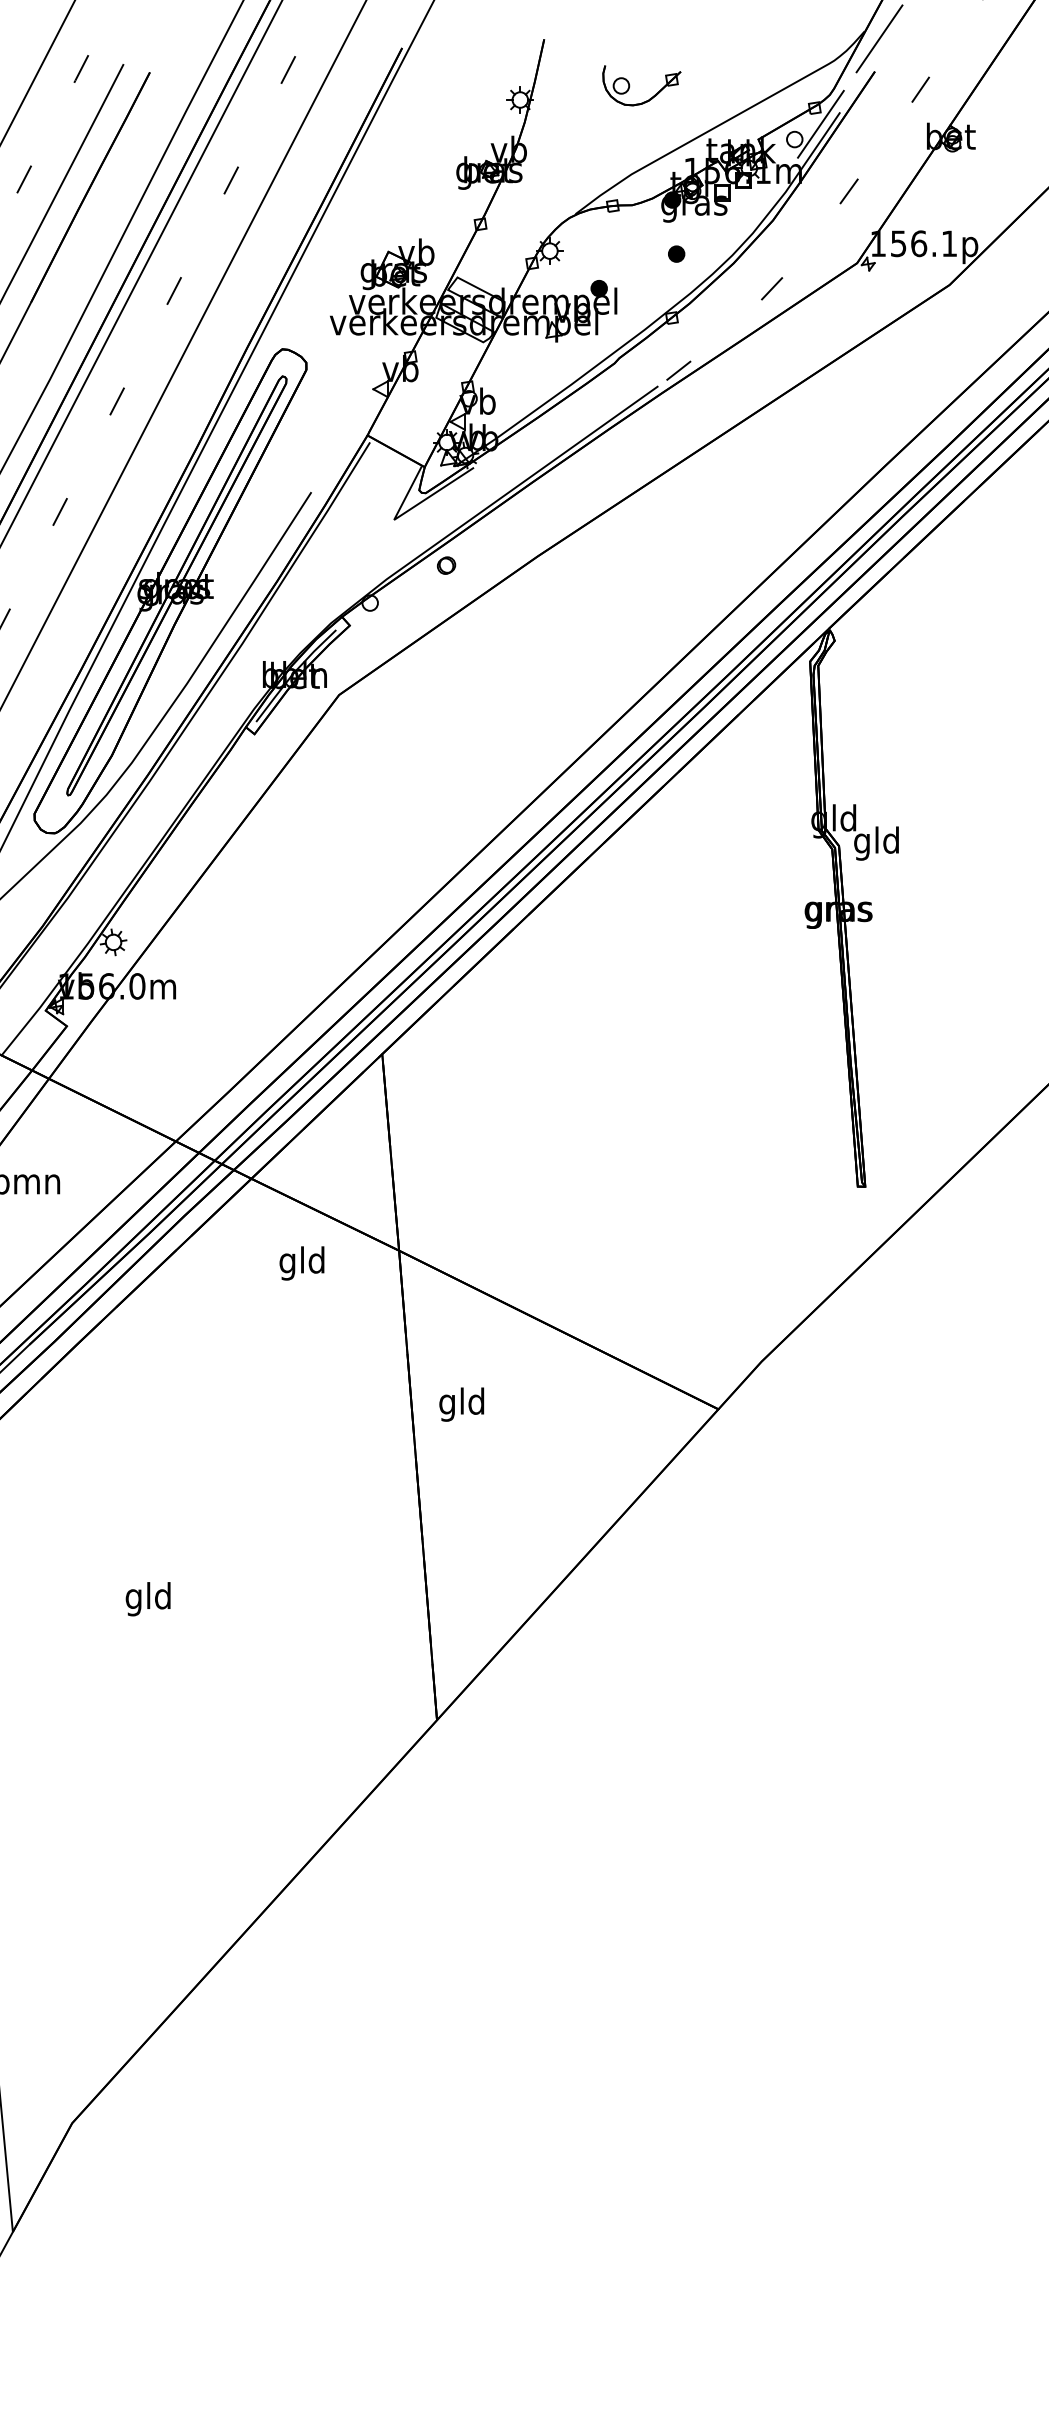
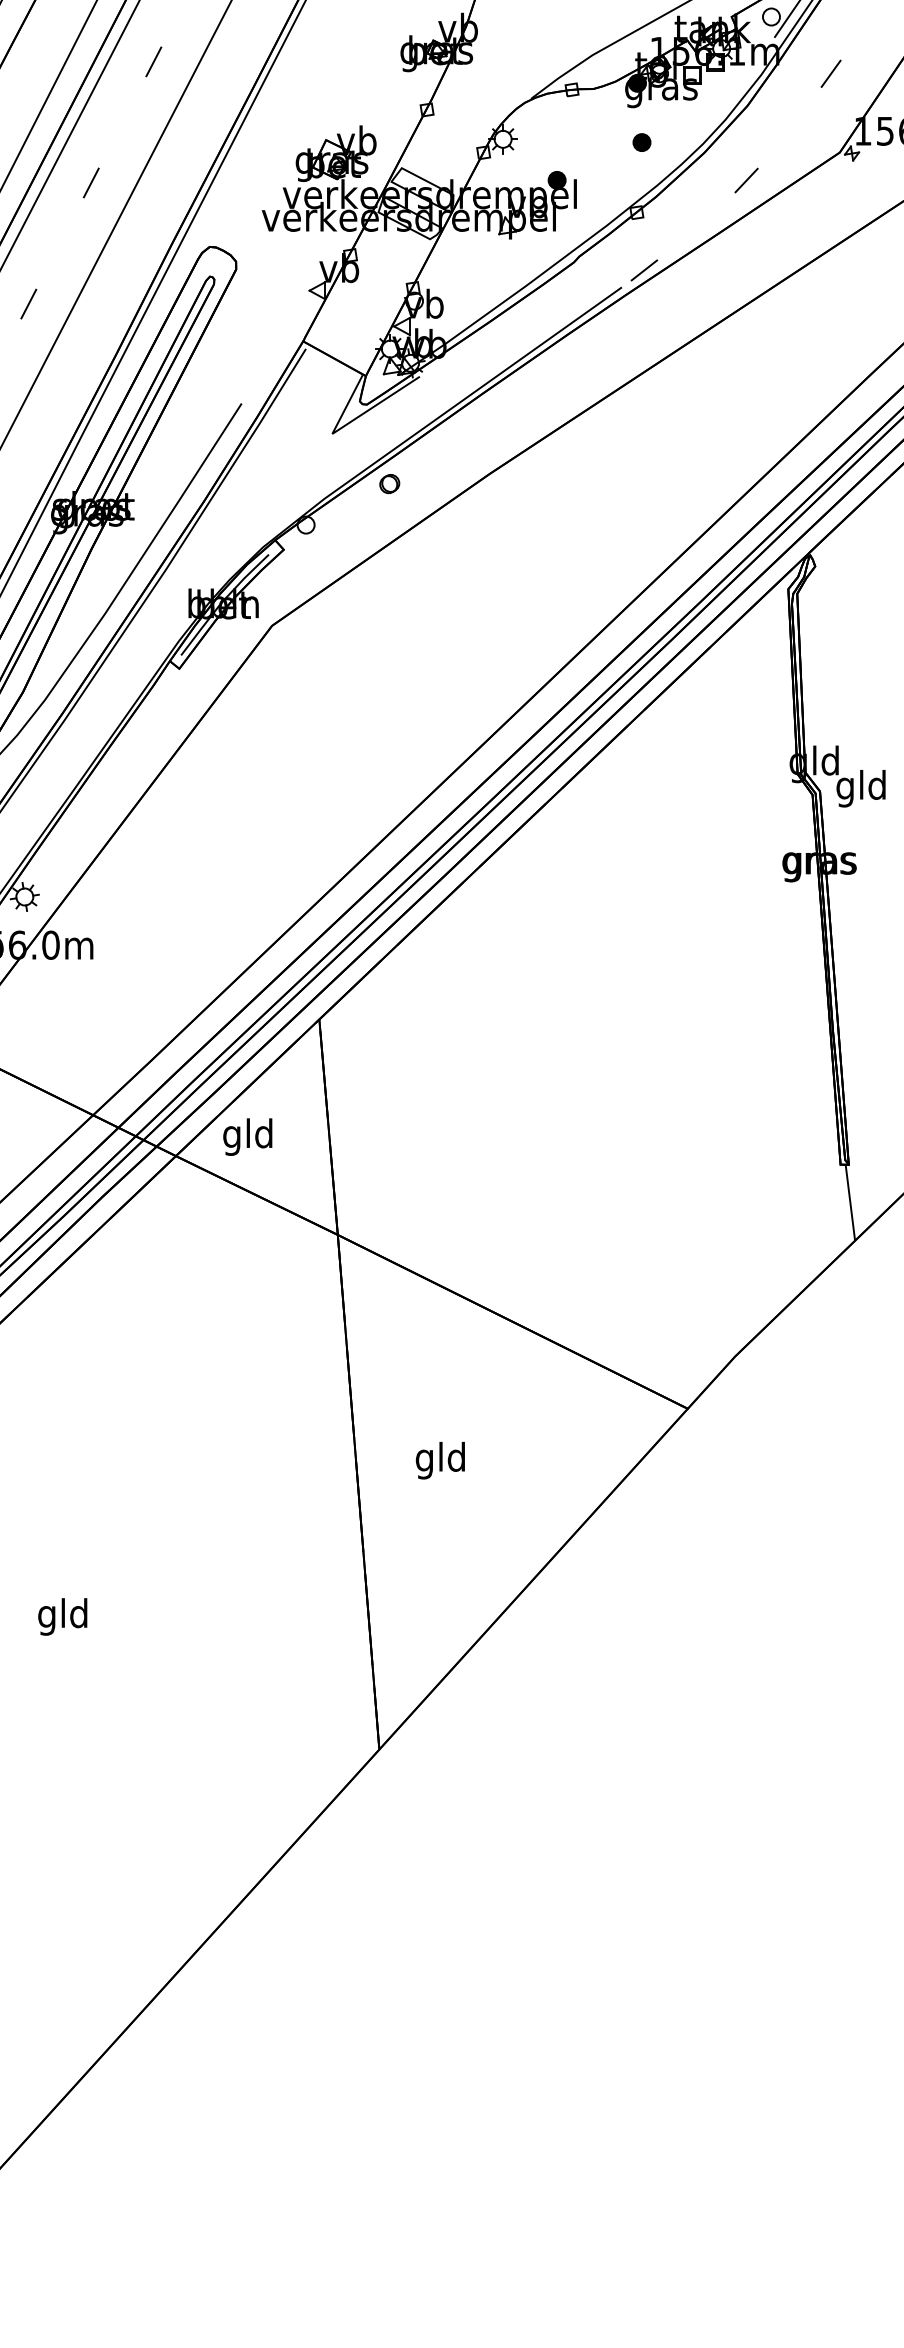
line: (866, 1221) -> (850, 1202), added
text: (301, 1263) -> (247, 1137), moved
text: (461, 1404) -> (440, 1460), moved

